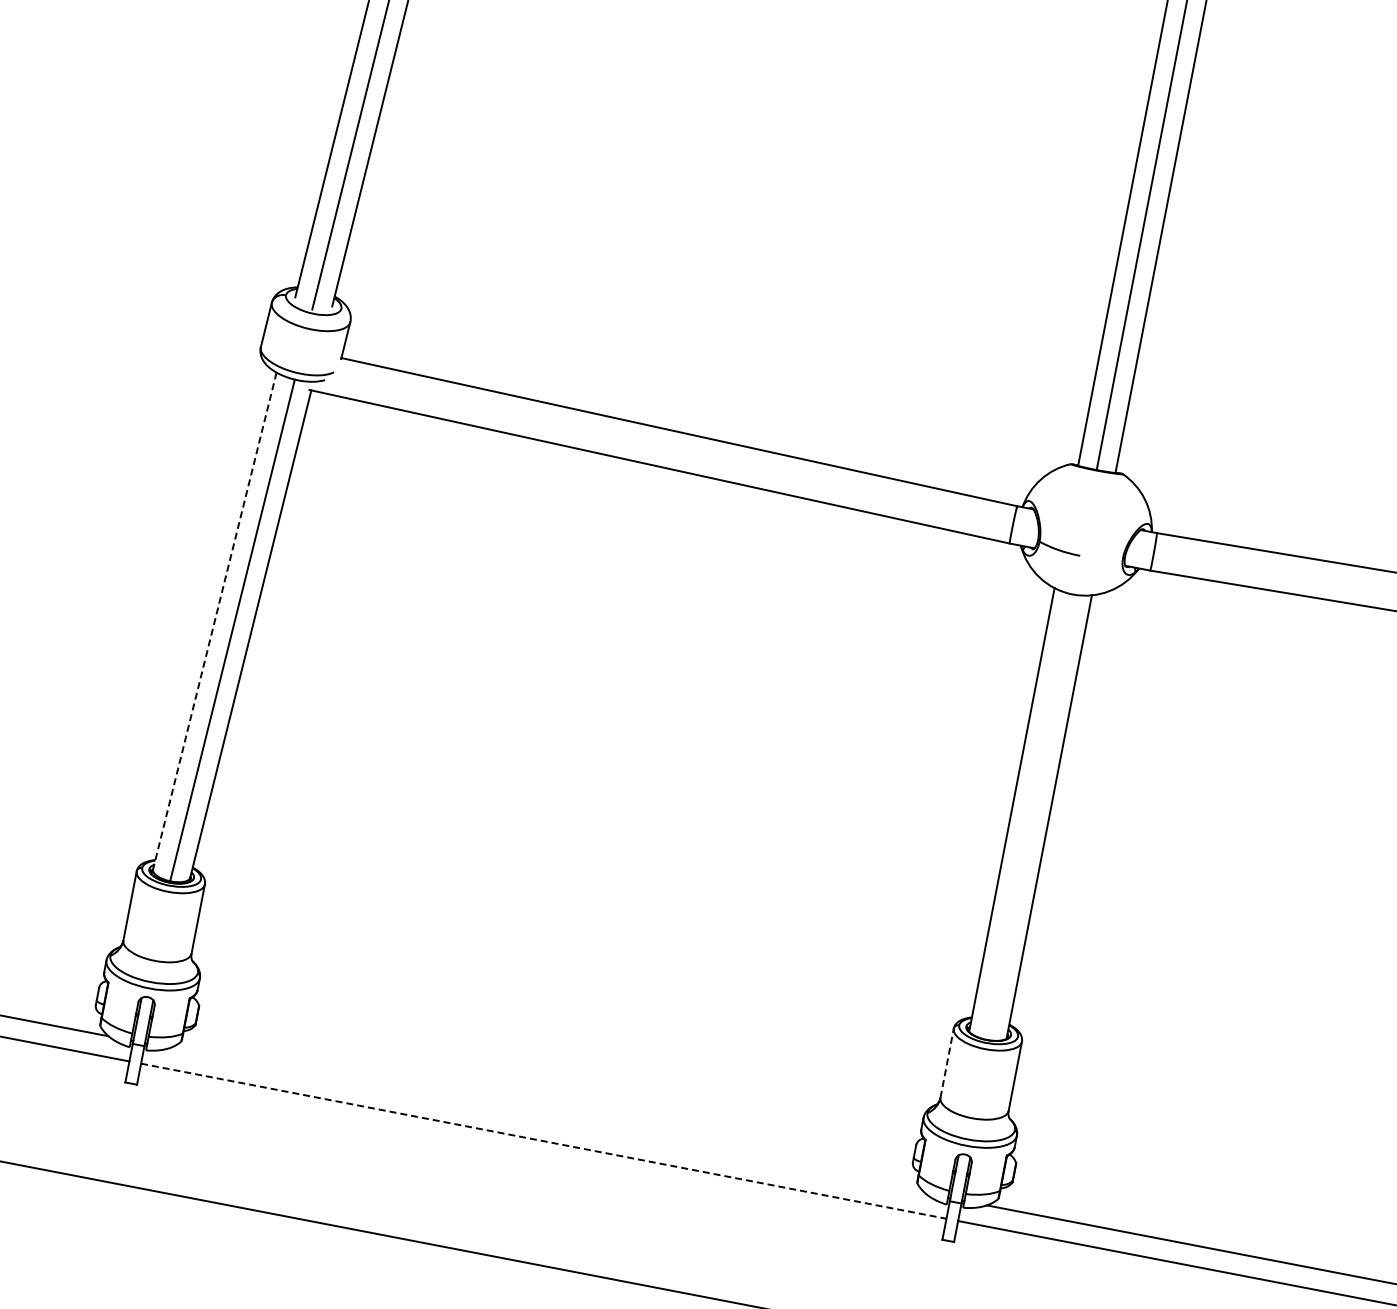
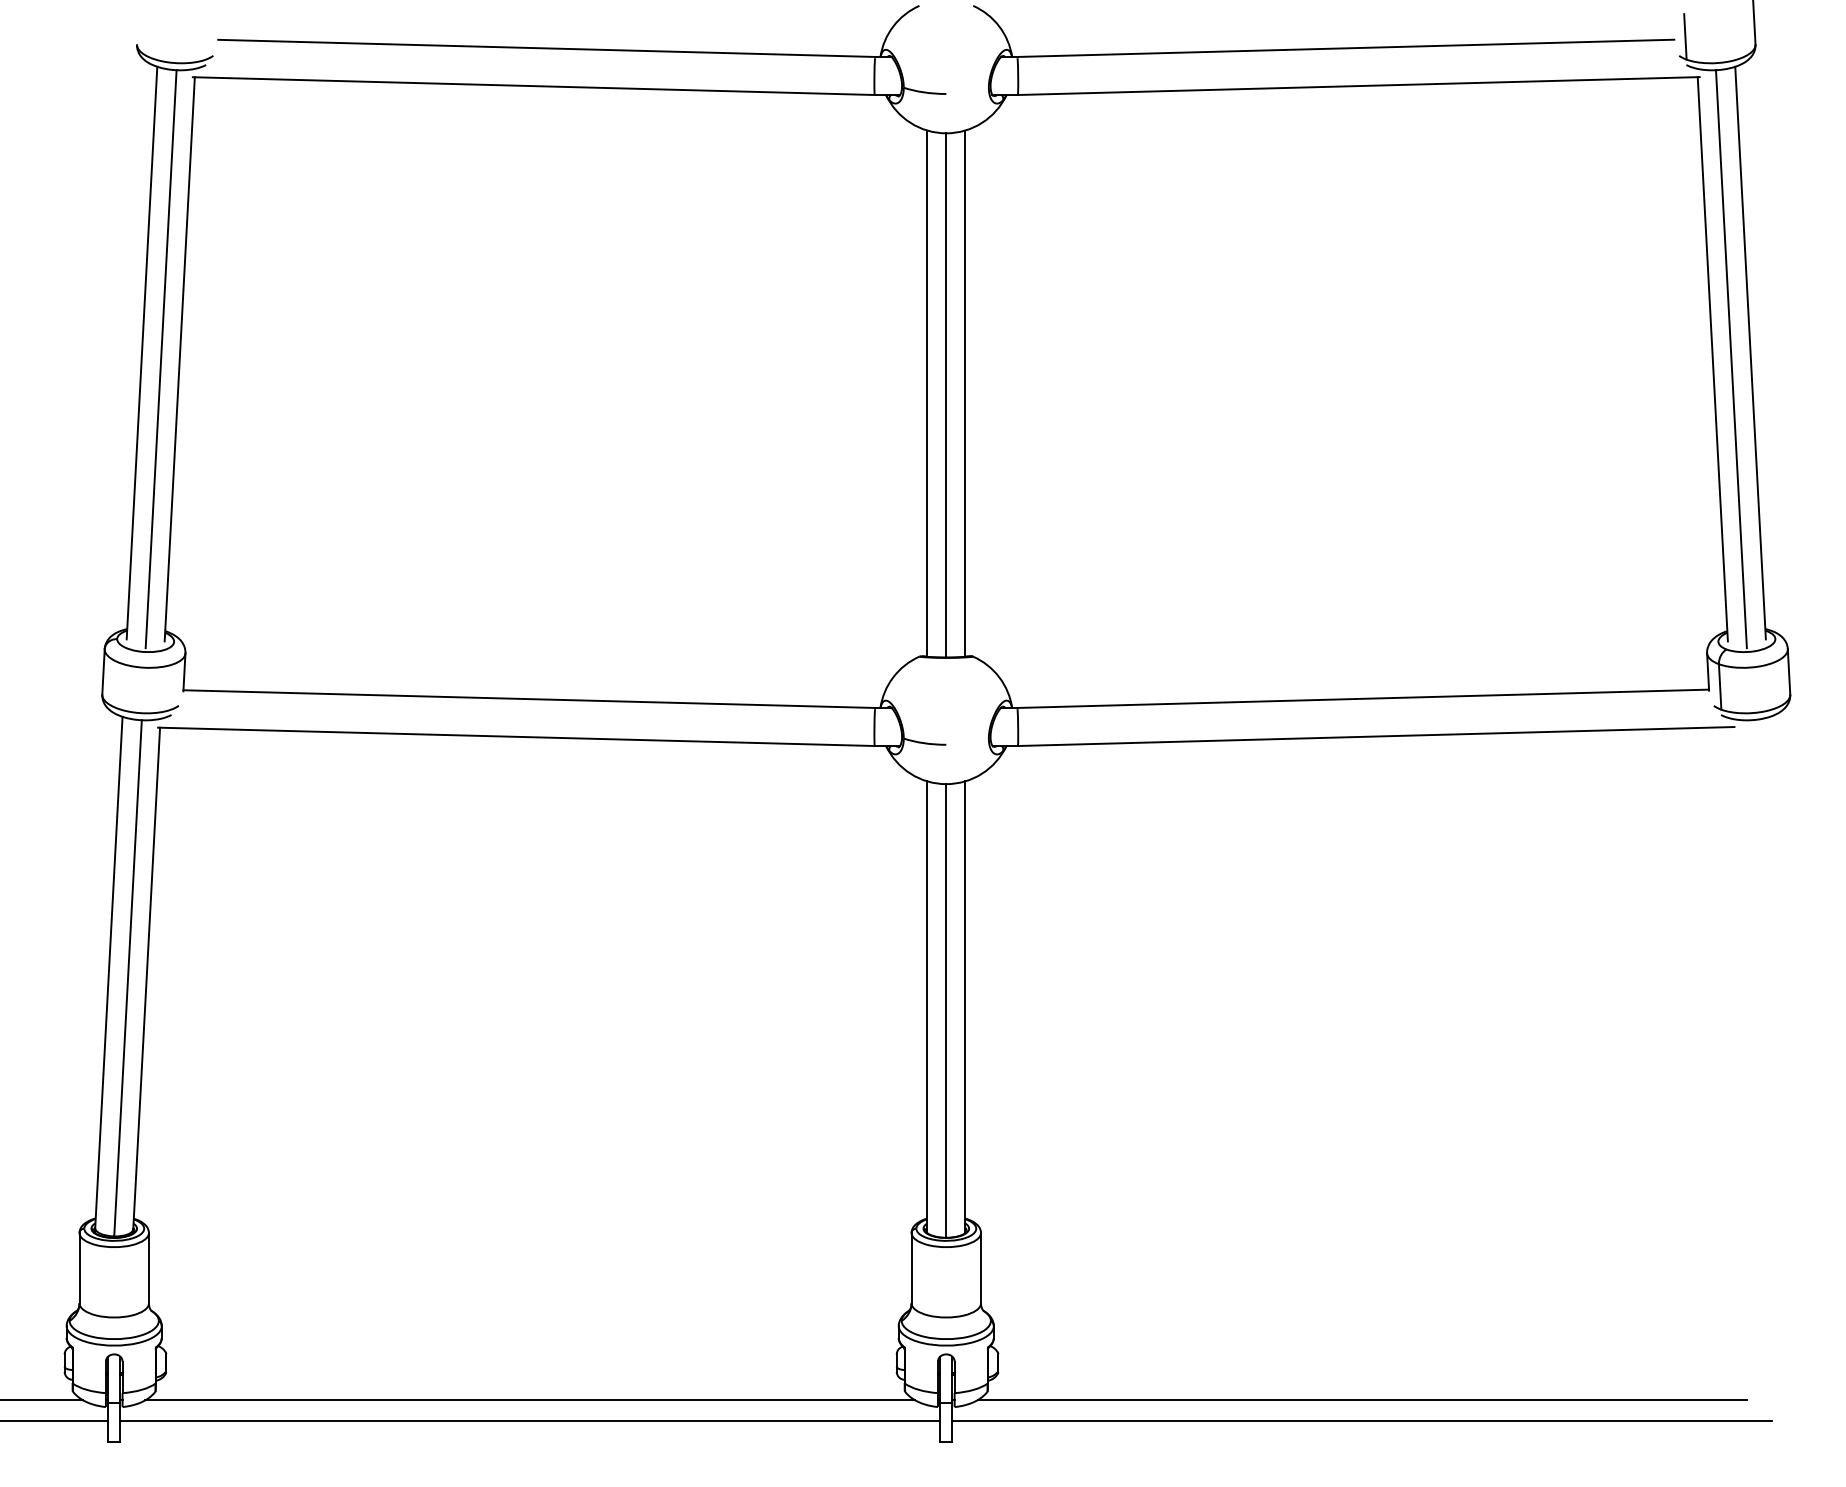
line: (214, 621) -> (108, 972), dashed -> solid
line: (1030, 816) -> (946, 1010), added
line: (947, 1062) -> (911, 1267), dashed -> solid
line: (547, 1121) -> (530, 1400), added
line: (543, 1141) -> (530, 1421), dashed -> solid

